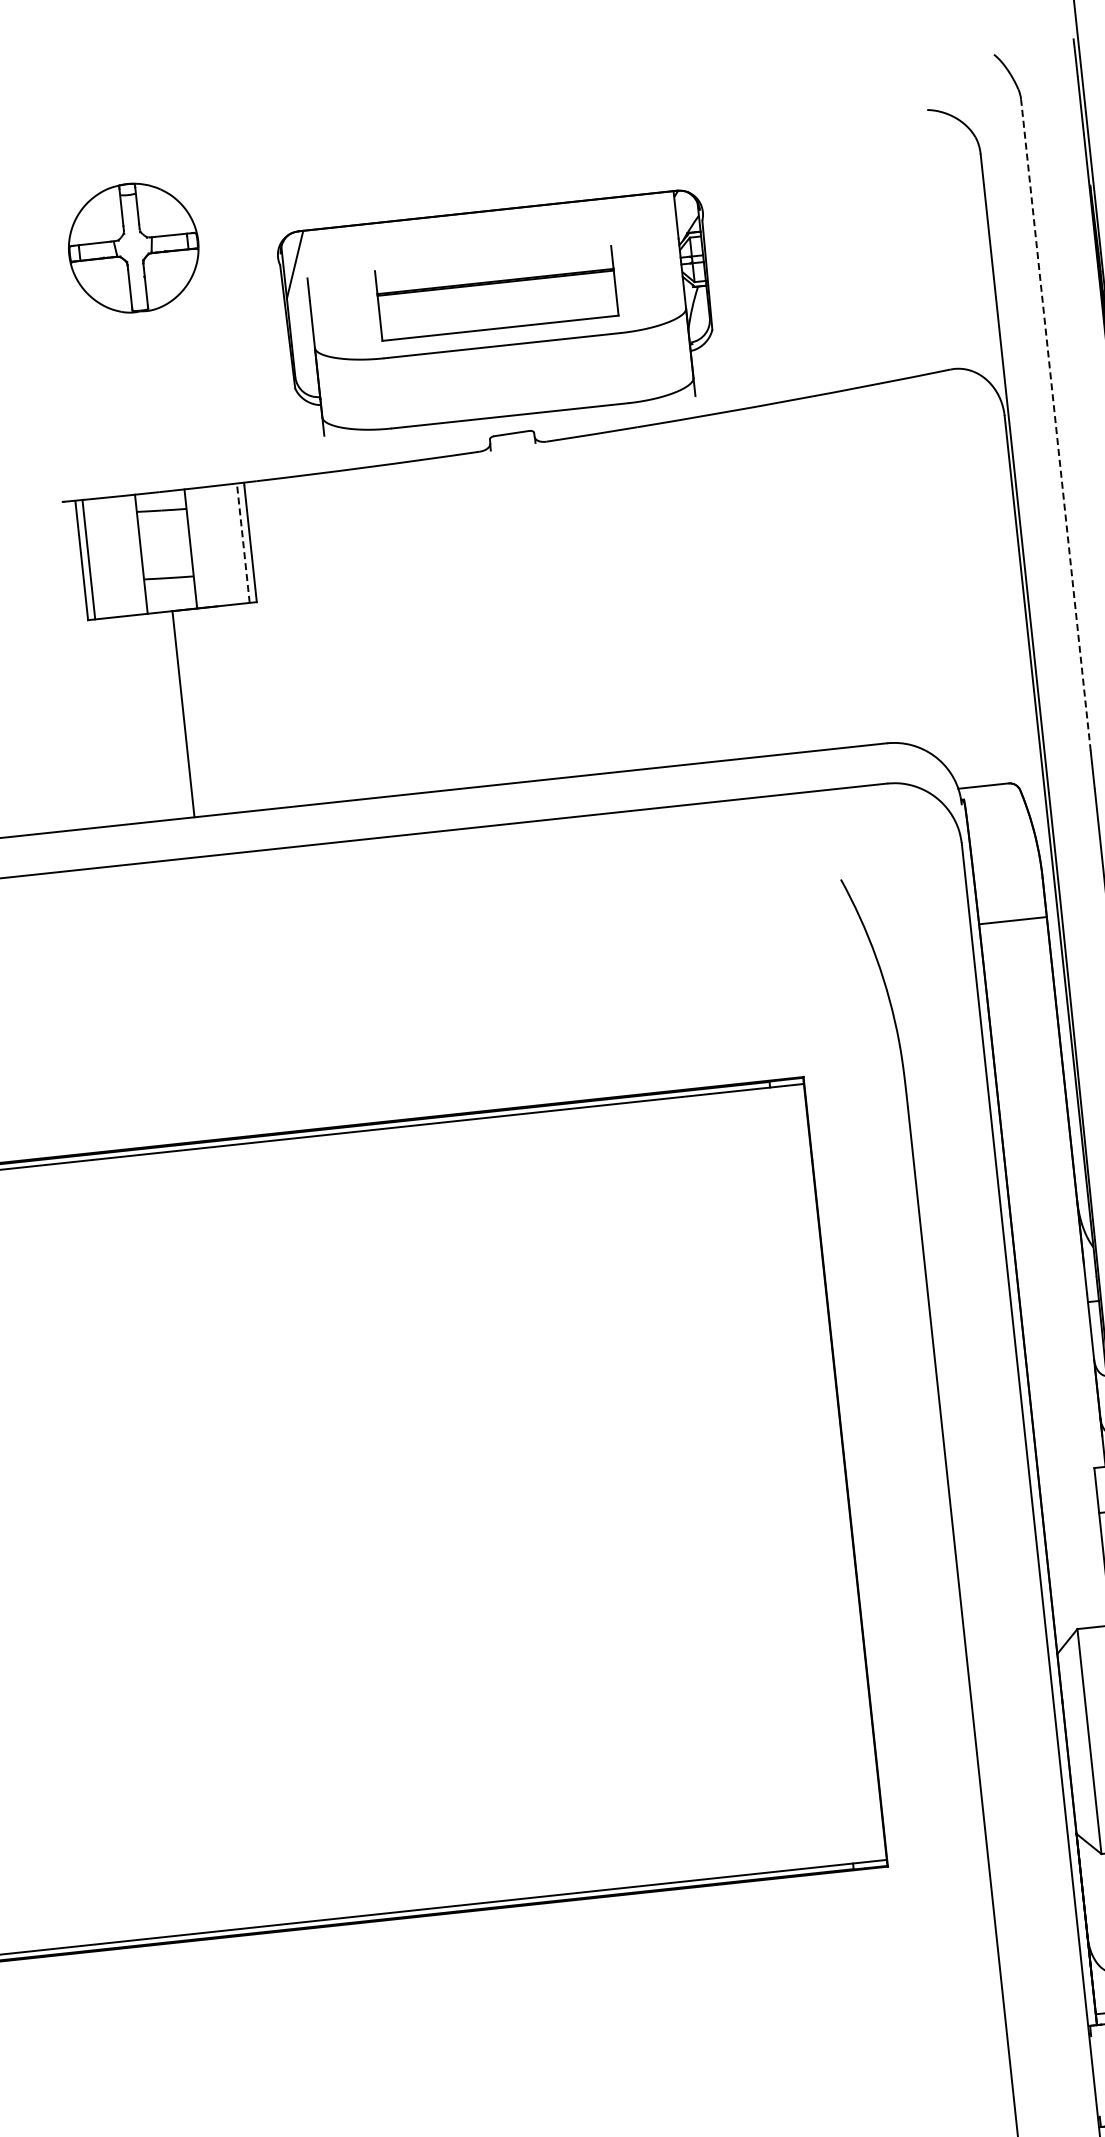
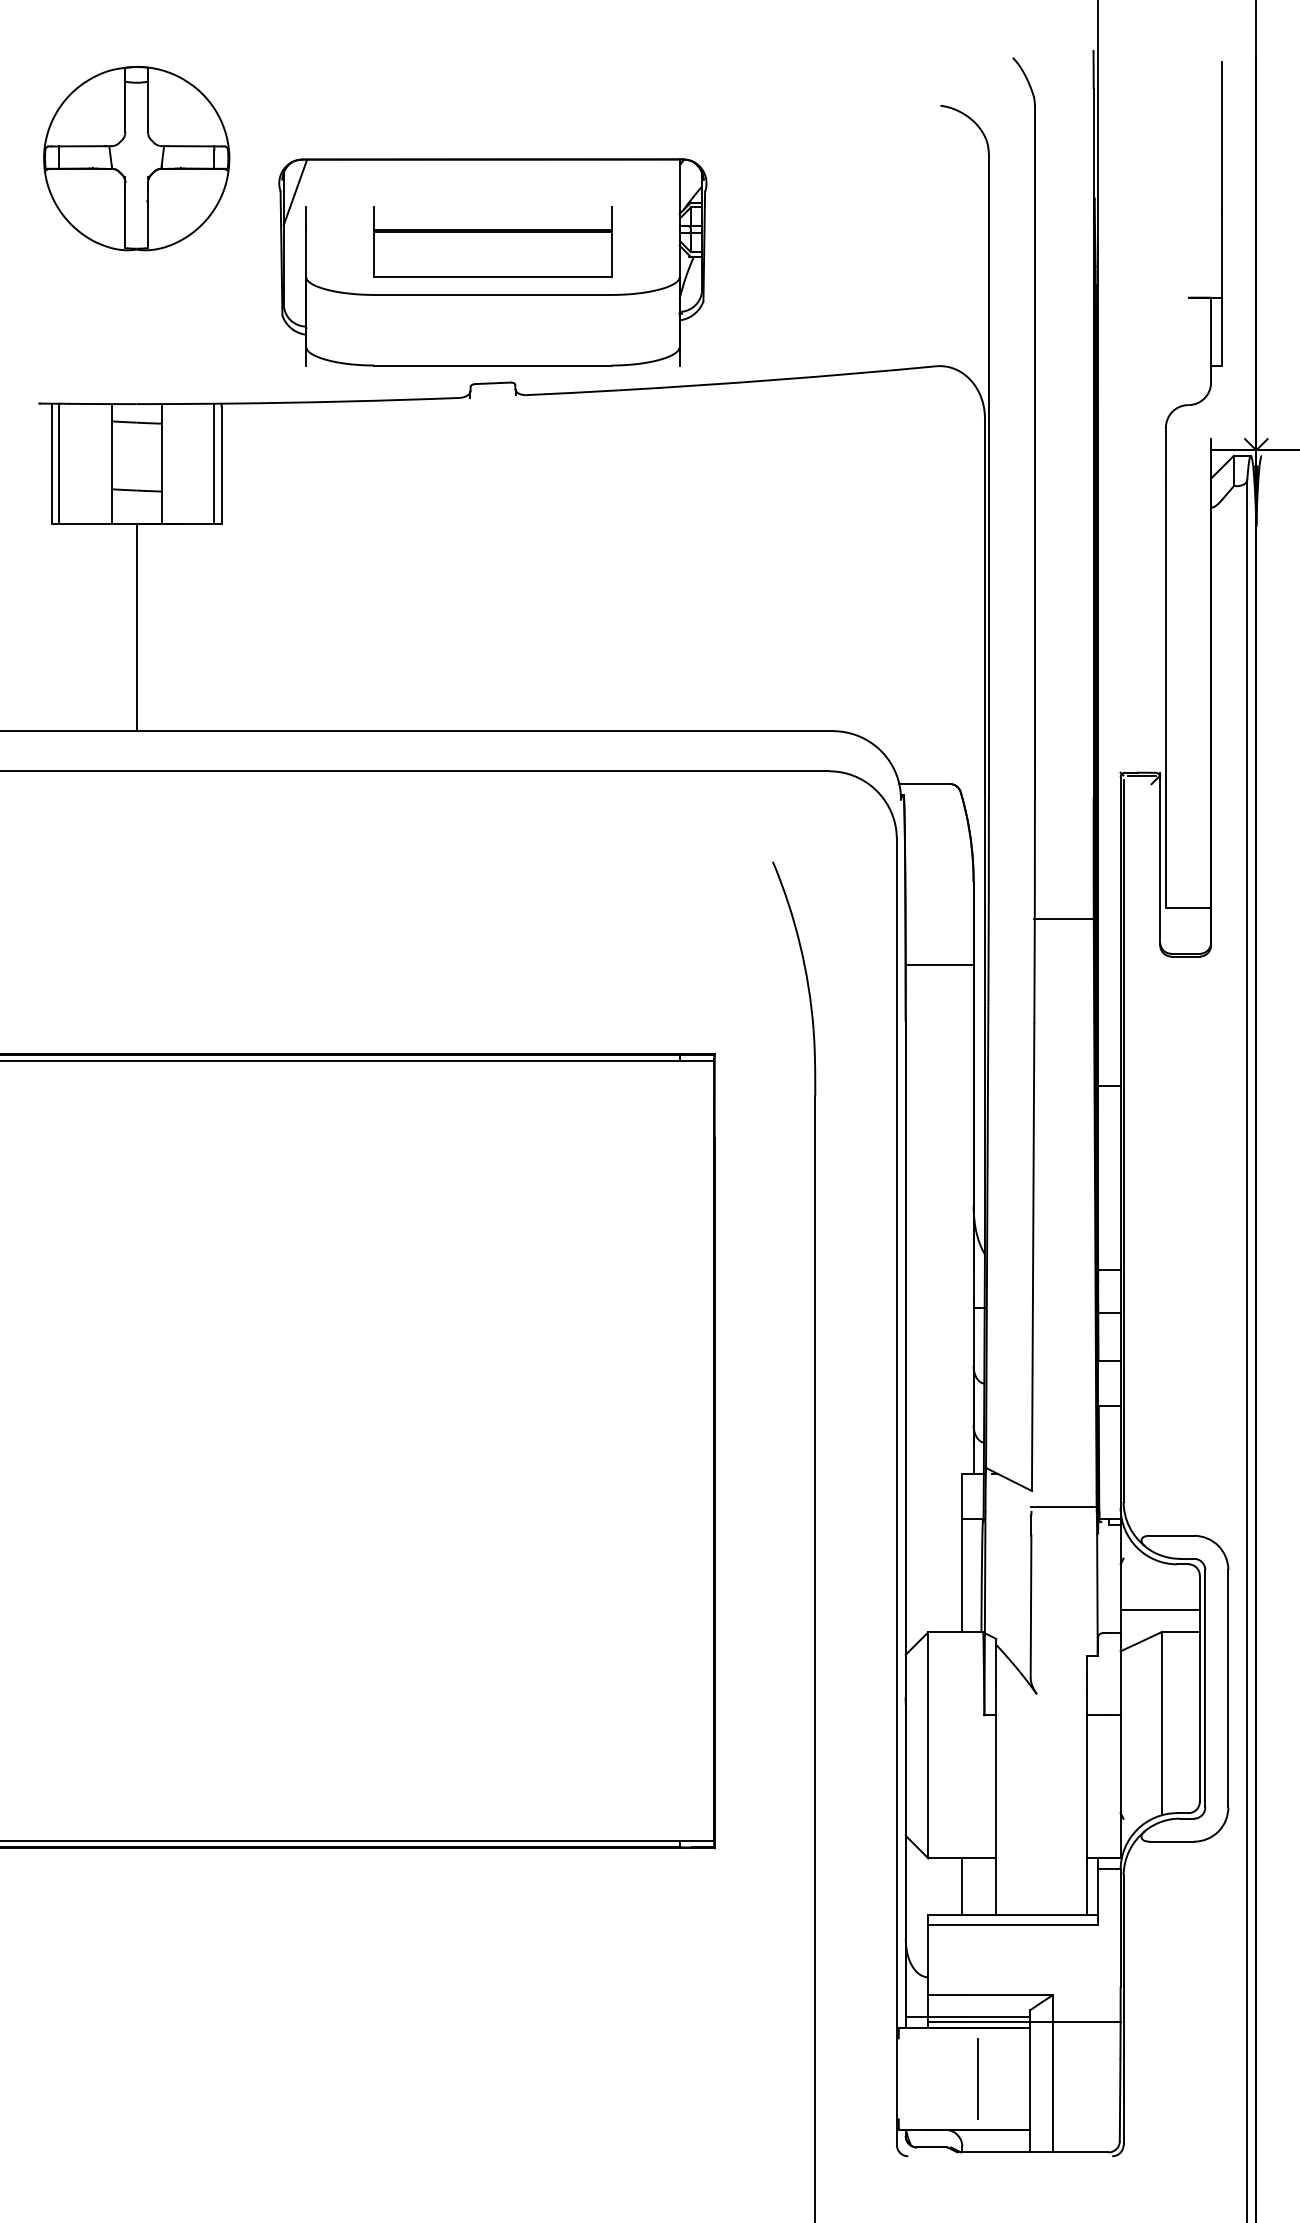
part: (133, 247) -> (136, 158), size x1.43
line: (1055, 425) -> (1034, 433), dashed -> solid
line: (243, 542) -> (214, 463), dashed -> solid
line: (1012, 920) -> (939, 964), moved

